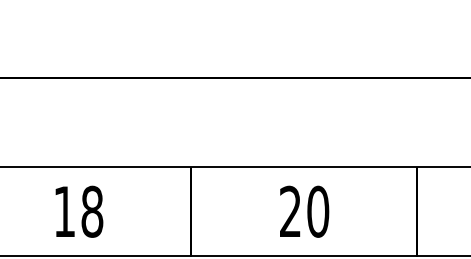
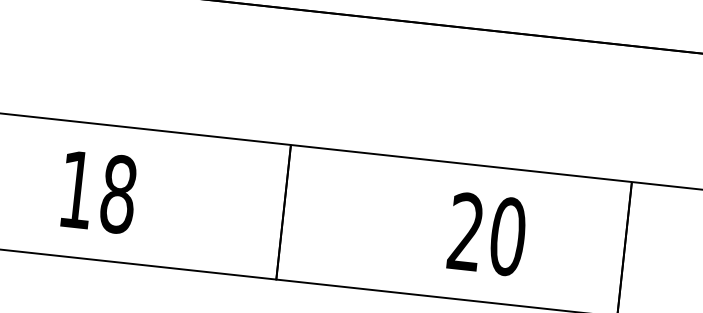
text: (79, 211) -> (99, 191), moved
text: (304, 211) -> (487, 233), moved

